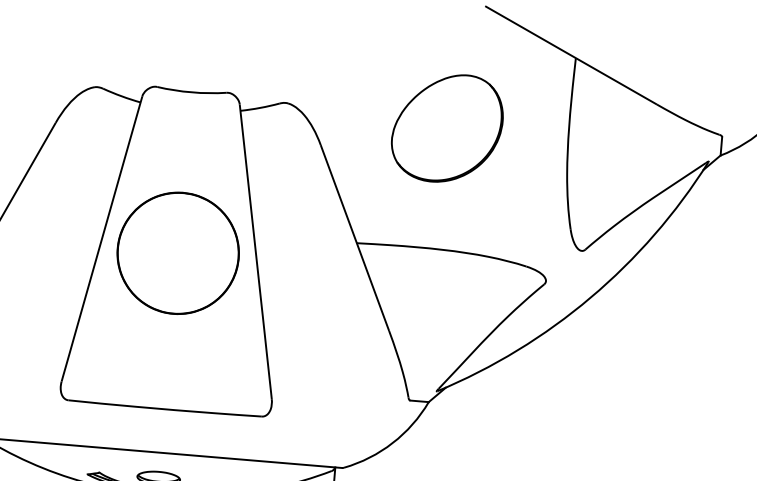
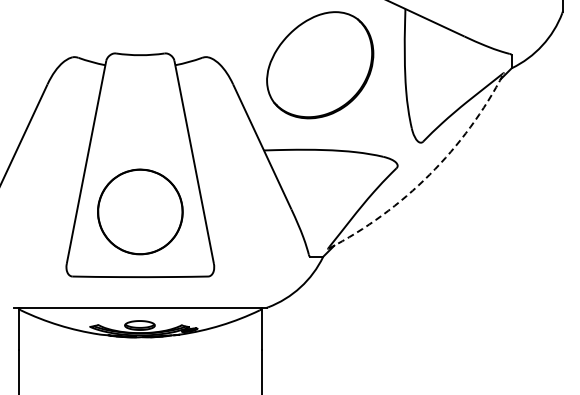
part: (447, 128) -> (320, 65), size x1.4
part: (178, 252) -> (140, 211), moved
arc: (590, 297) -> (429, 174), solid -> dashed

